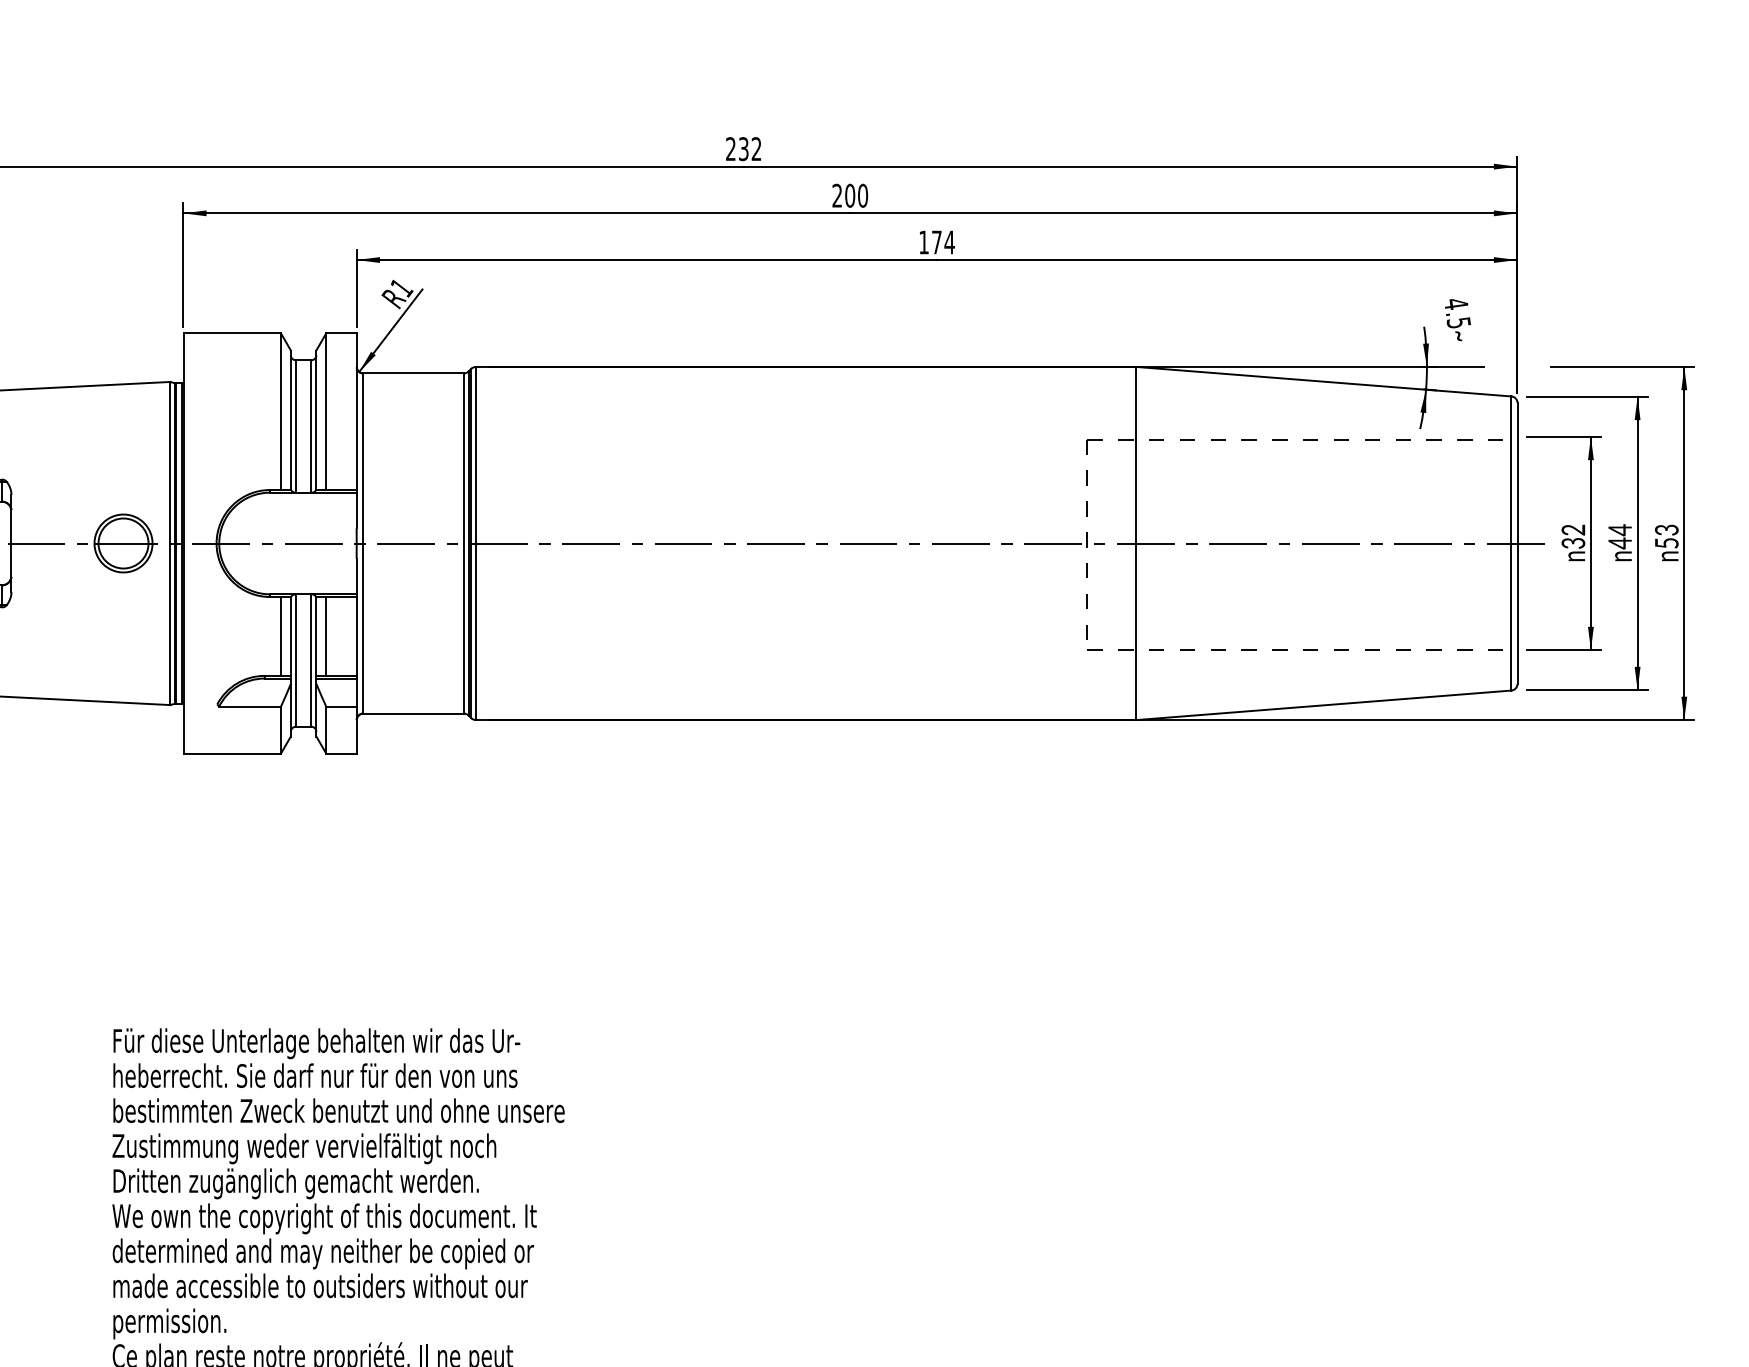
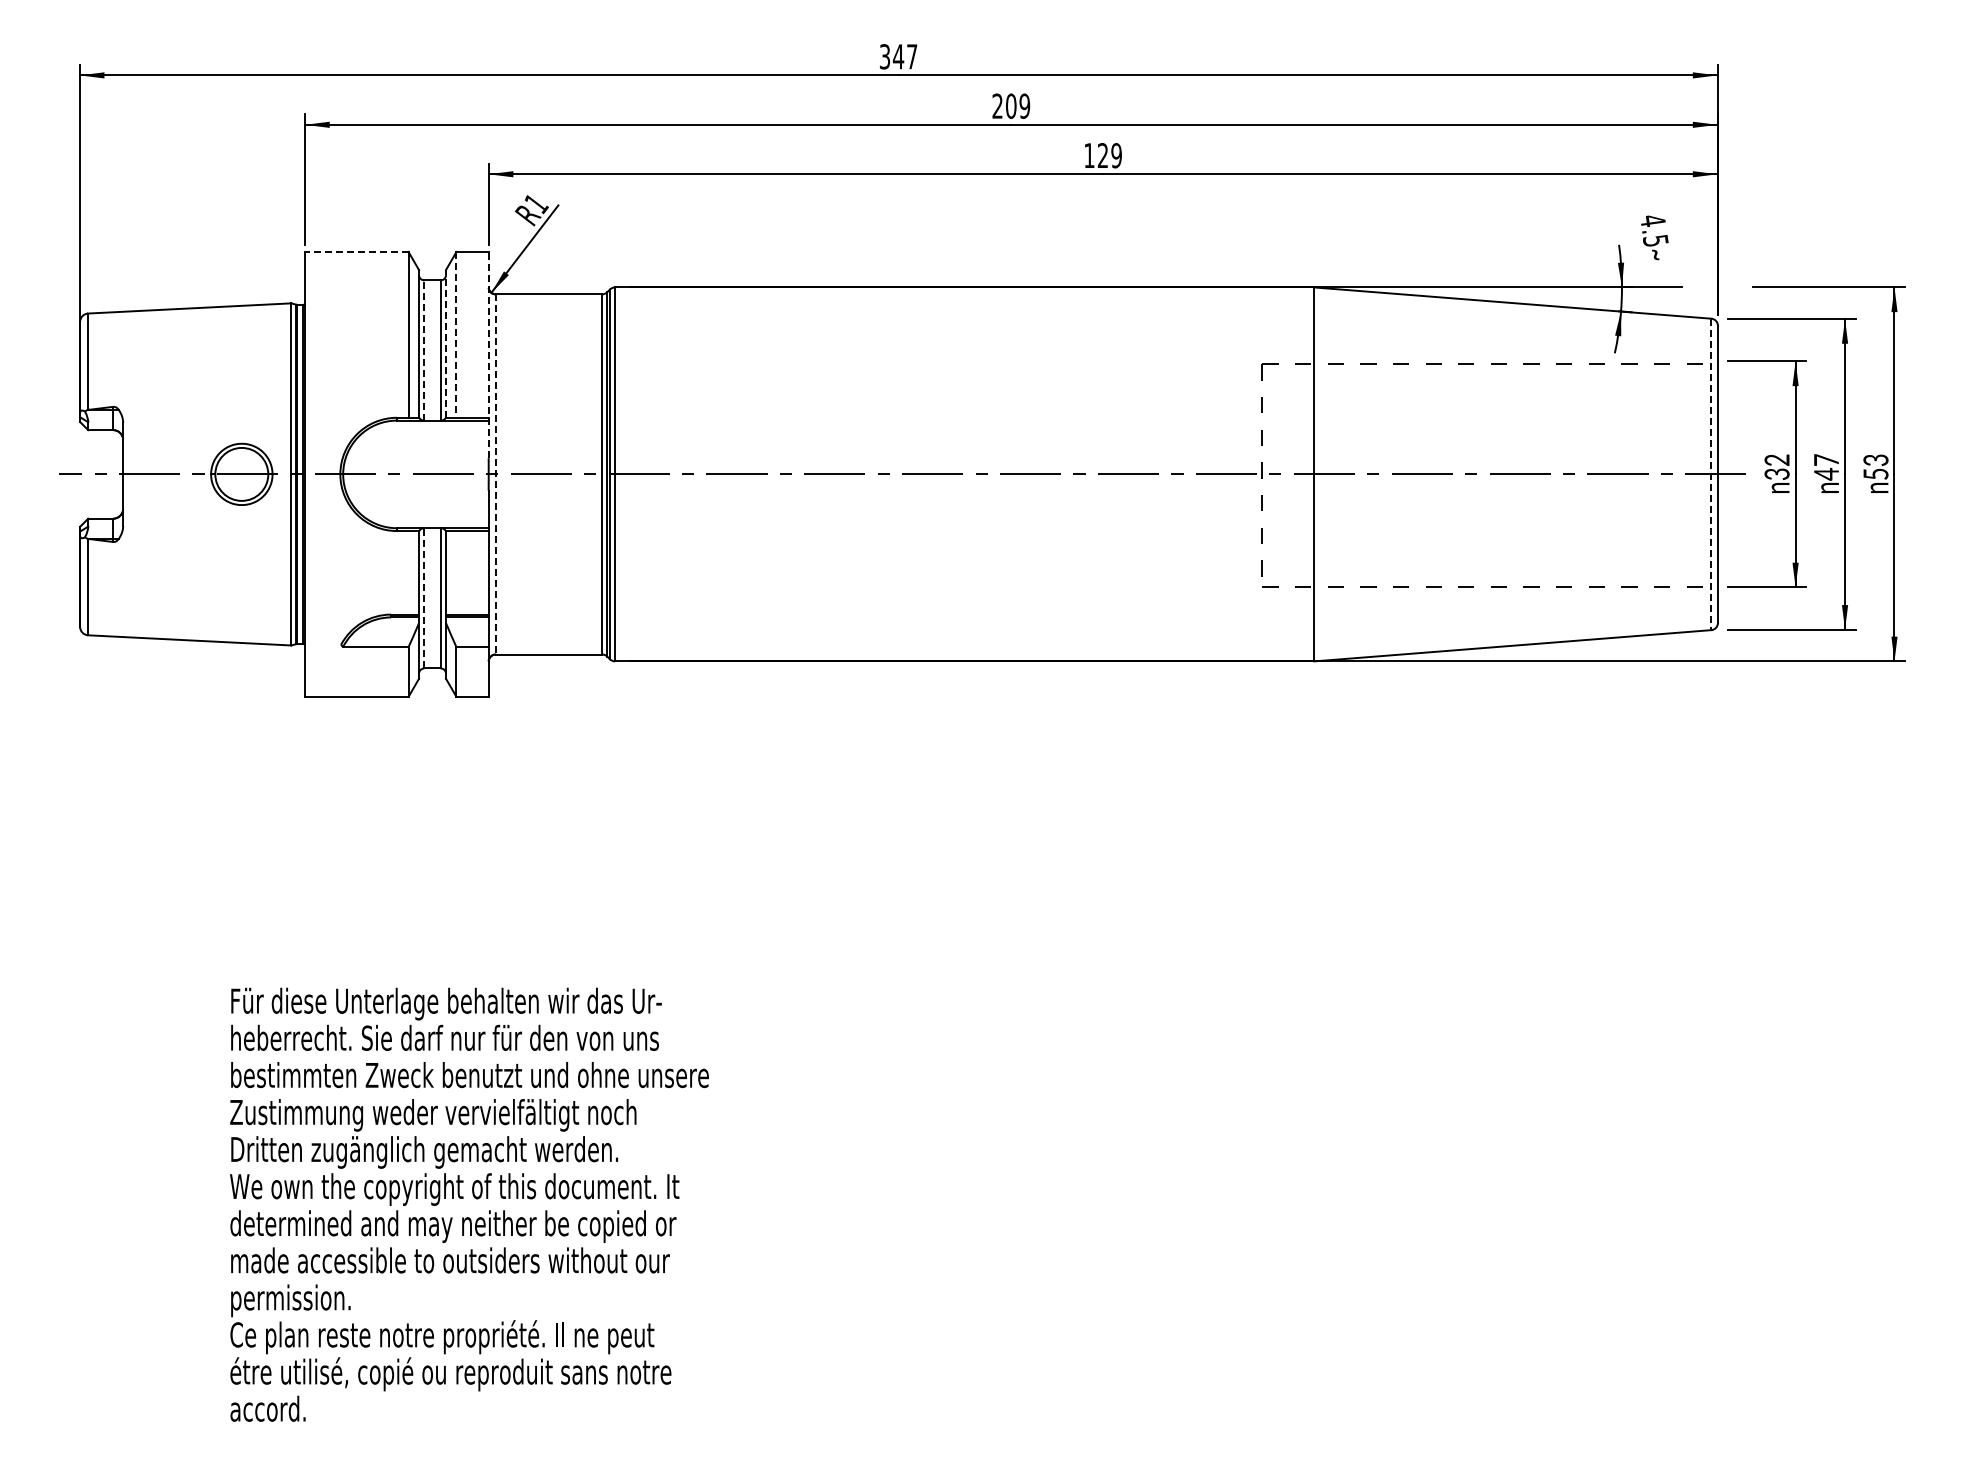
text: (743, 148) -> (898, 56), 232 -> 347
text: (862, 195) -> (1024, 105), 200 -> 209
text: (942, 242) -> (1109, 155), 174 -> 129
line: (231, 332) -> (356, 251), solid -> dashed
line: (326, 411) -> (456, 334), solid -> dashed
line: (316, 419) -> (446, 343), solid -> dashed
line: (296, 426) -> (424, 350), solid -> dashed
line: (356, 430) -> (488, 354), solid -> dashed
text: (1620, 530) -> (1826, 460), 44 -> 47
line: (363, 543) -> (495, 474), solid -> dashed
line: (1511, 543) -> (1711, 474), solid -> dashed
line: (280, 636) -> (408, 572), removed
line: (326, 636) -> (456, 572), removed
line: (296, 659) -> (424, 597), solid -> dashed

